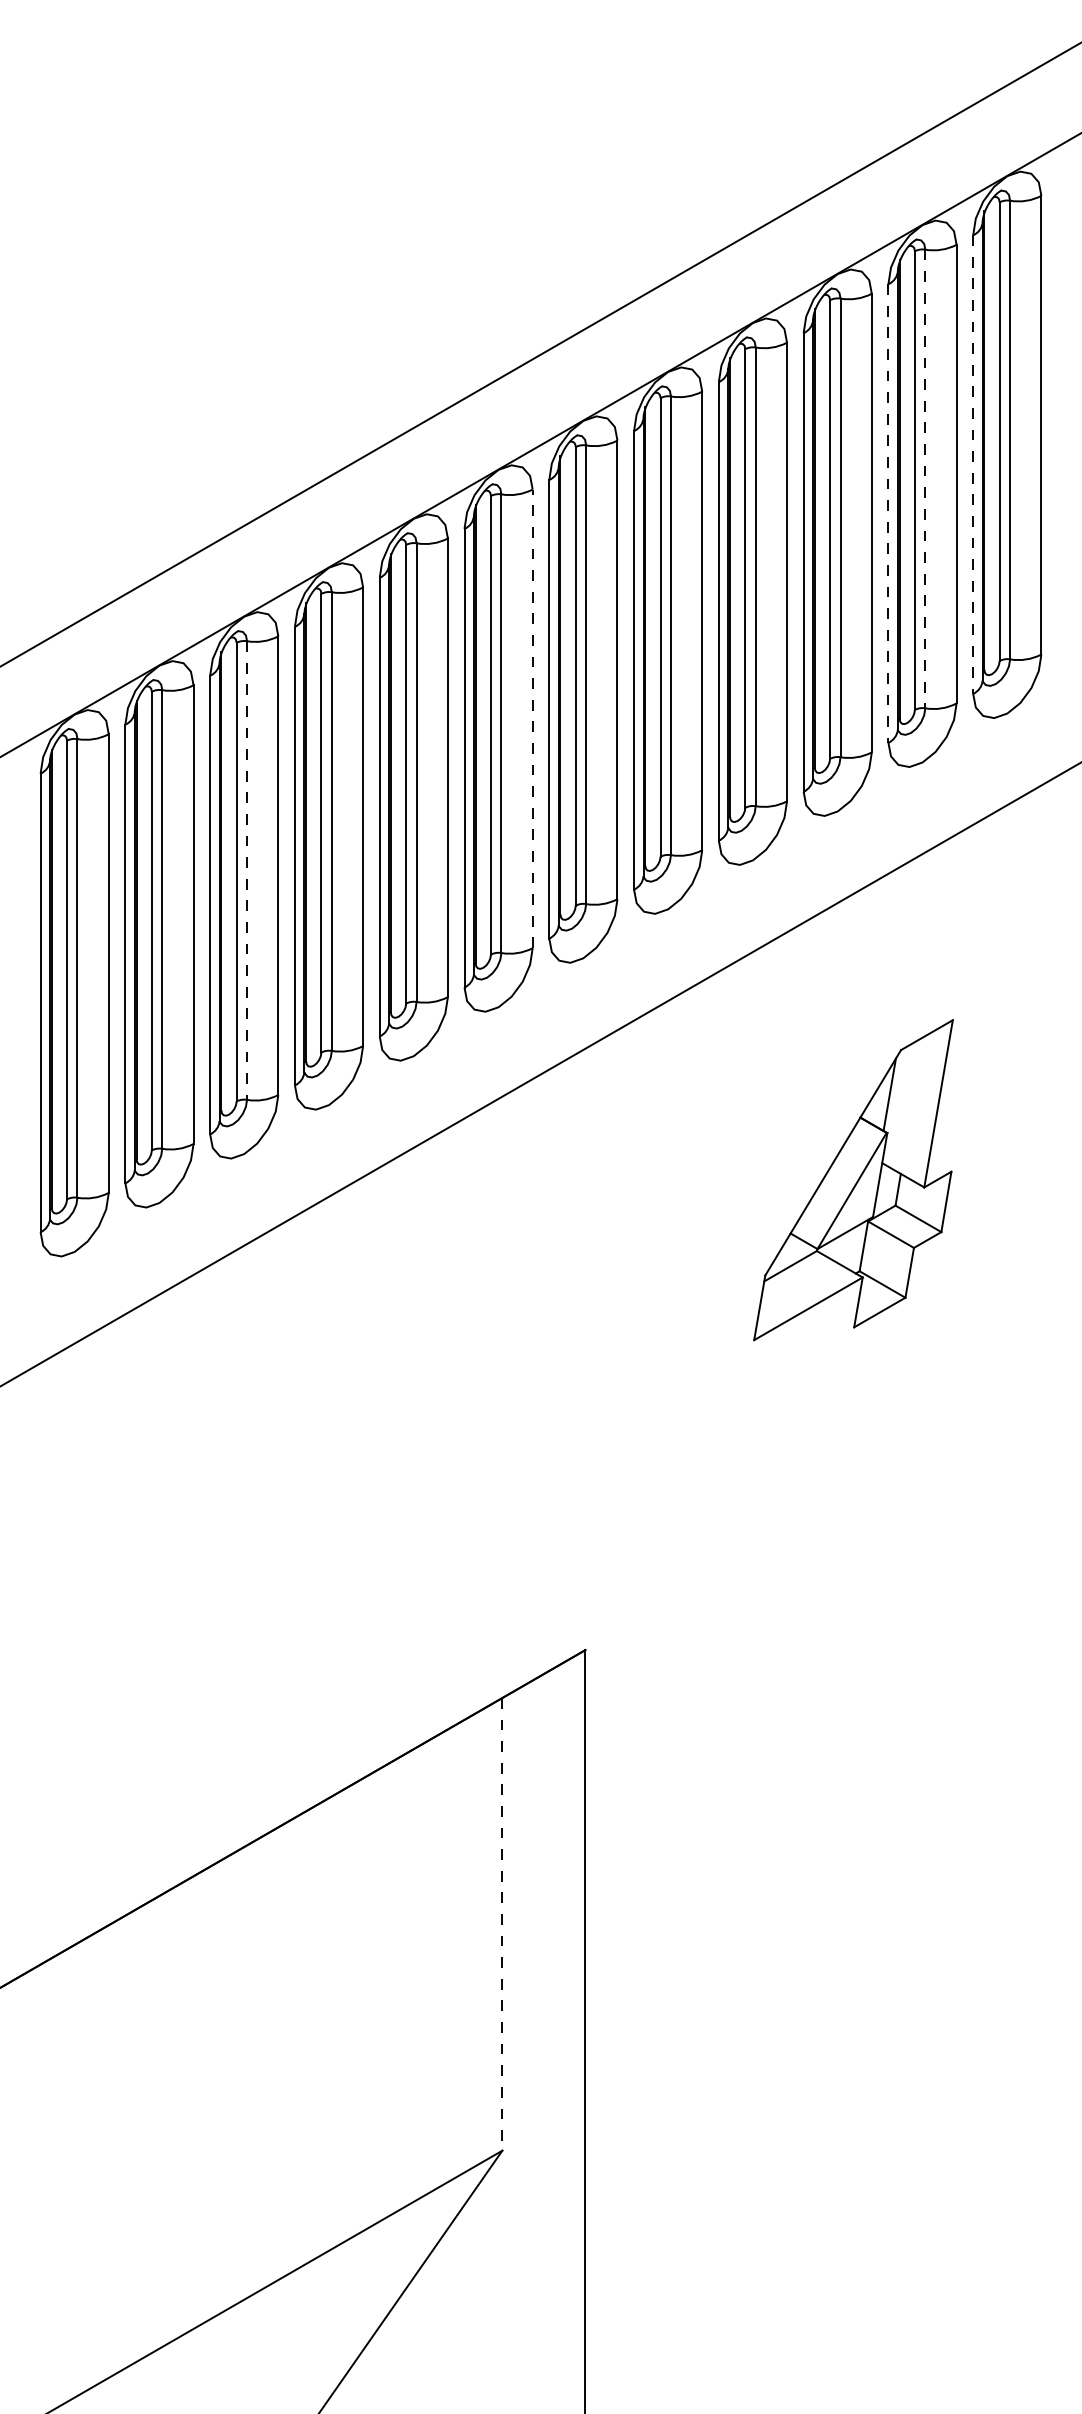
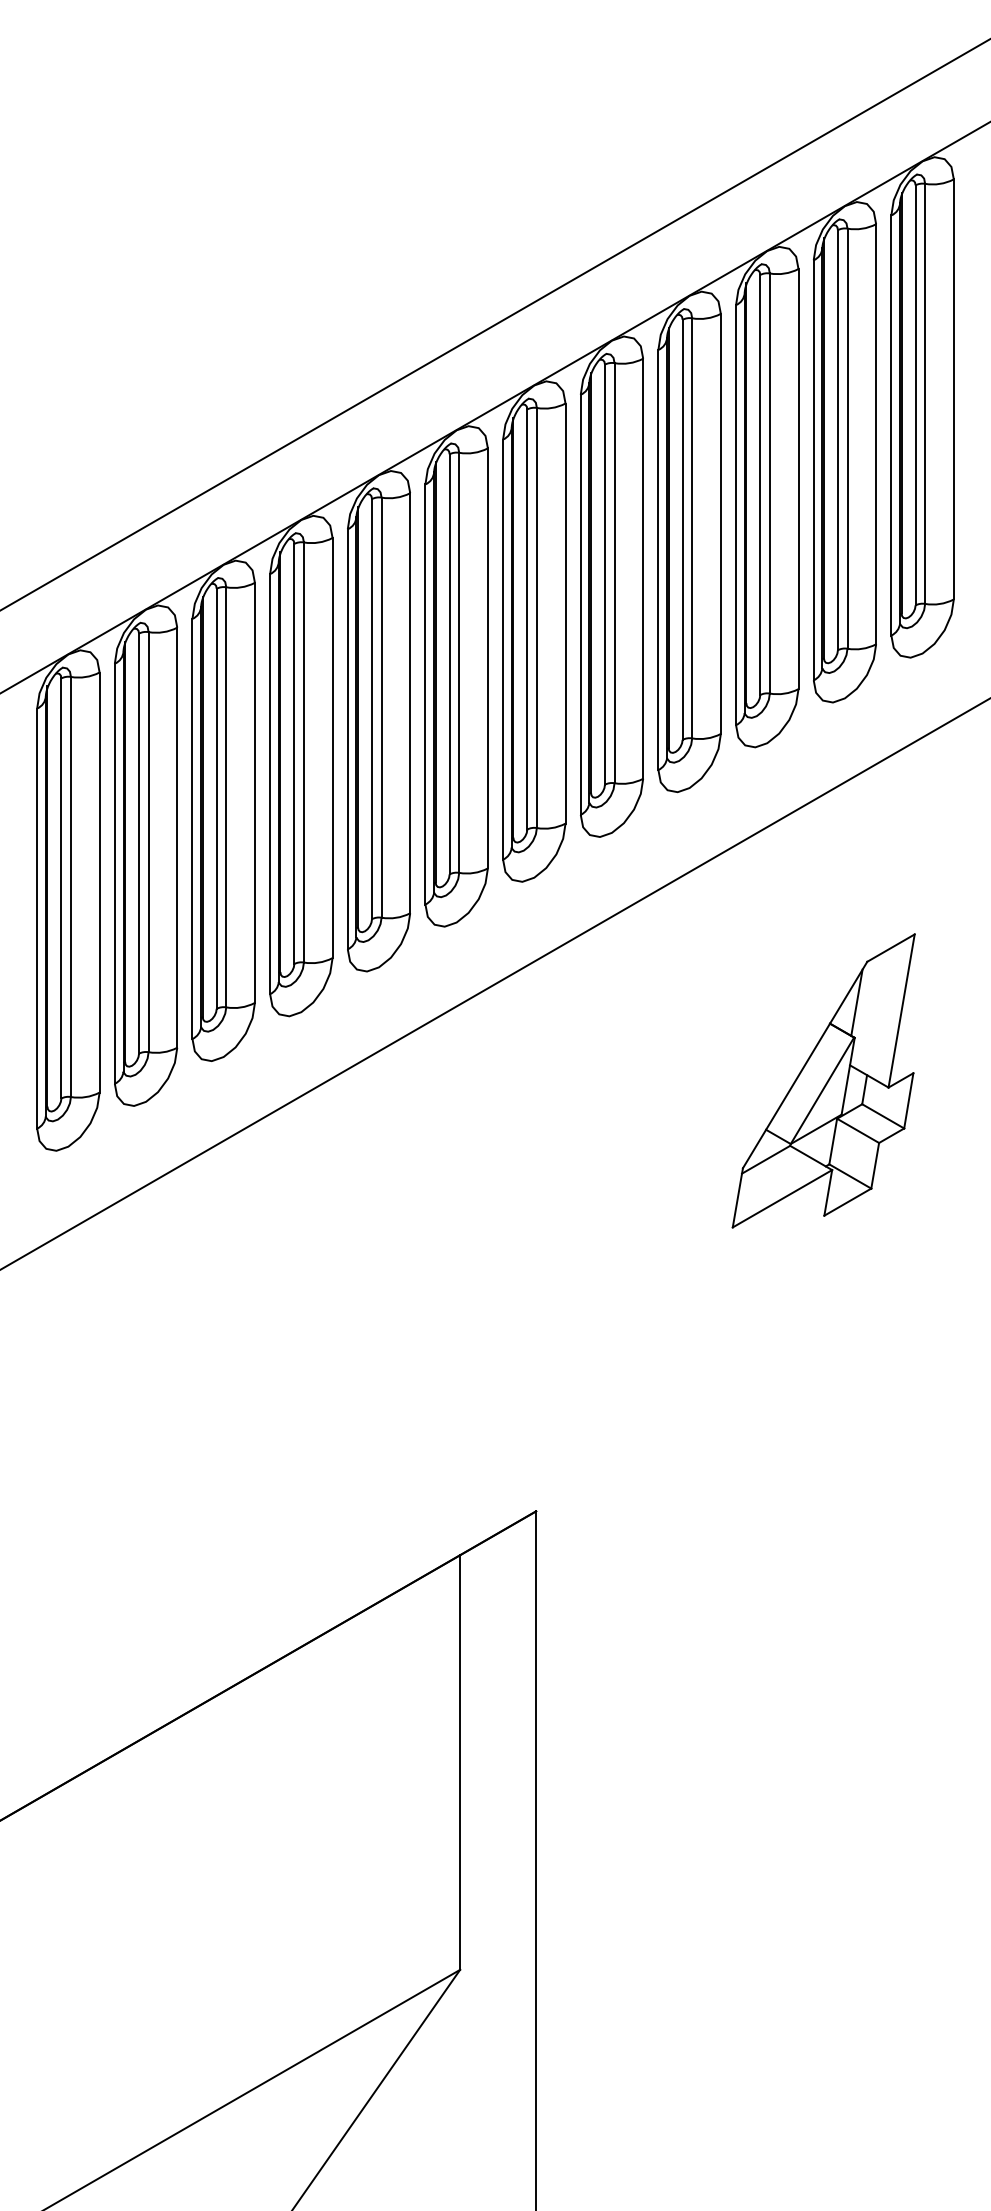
line: (973, 464) -> (891, 425), dashed -> solid
line: (925, 479) -> (847, 439), dashed -> solid
line: (888, 513) -> (813, 470), dashed -> solid
line: (532, 717) -> (487, 657), dashed -> solid
line: (247, 870) -> (226, 797), dashed -> solid
part: (853, 1179) -> (823, 1080), moved
line: (502, 1925) -> (460, 1763), dashed -> solid

